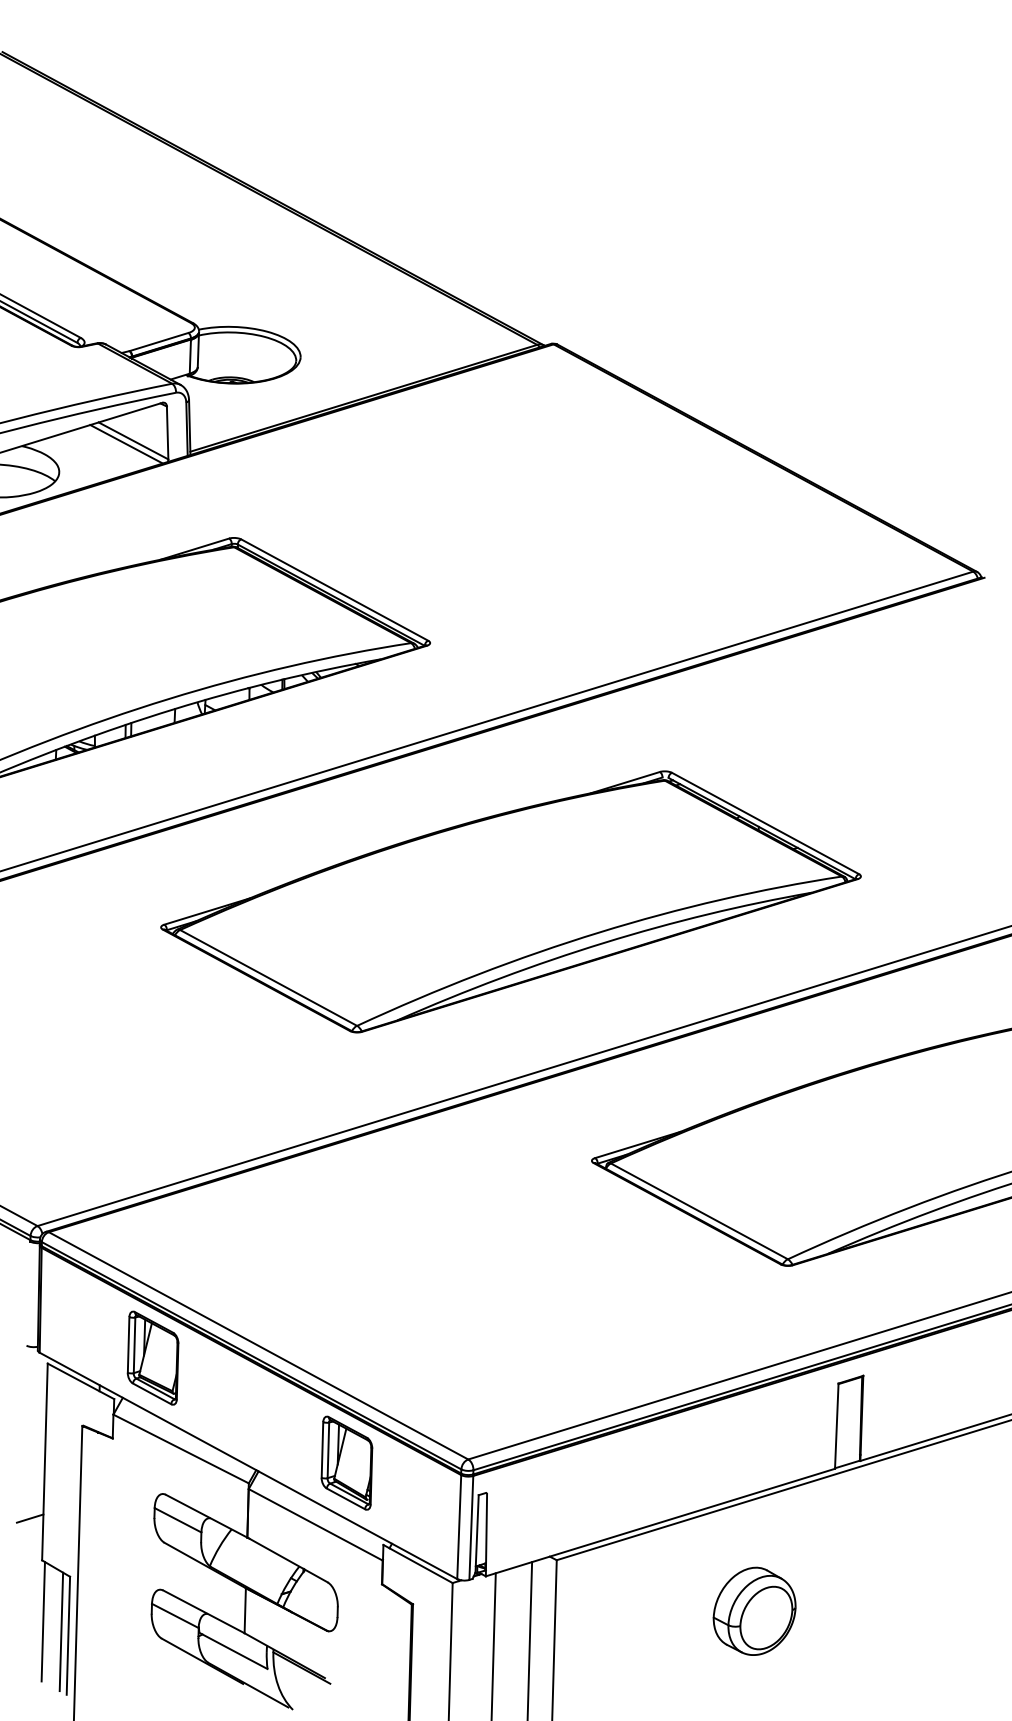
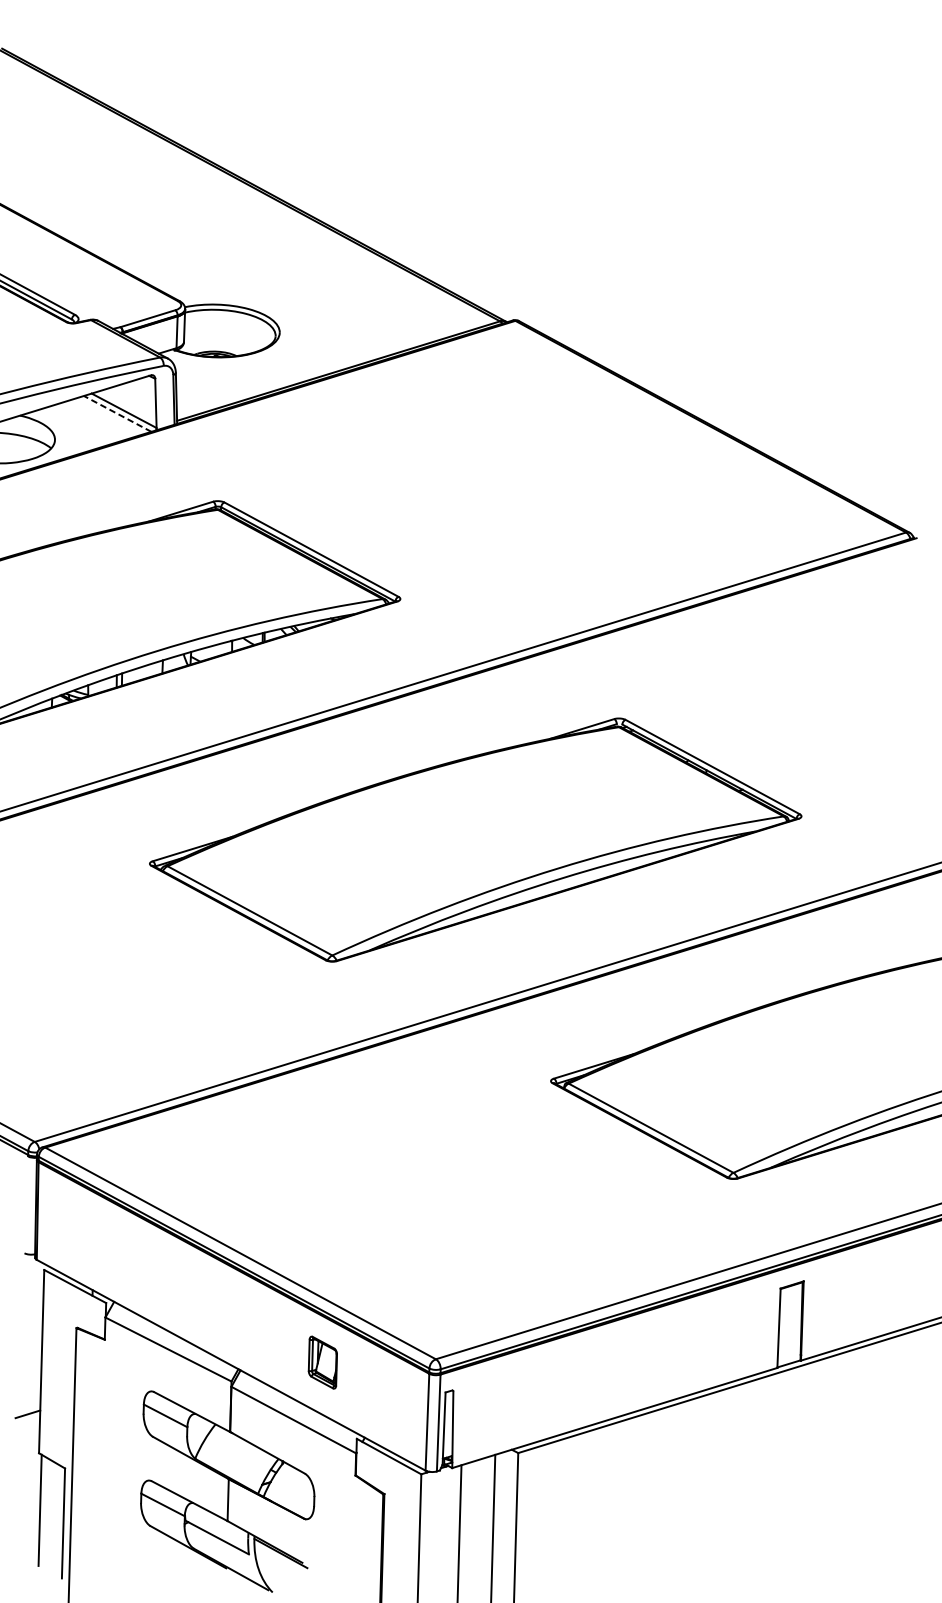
line: (126, 444) -> (117, 414), solid -> dashed
part: (152, 1357) -> (141, 1264), removed
part: (346, 1462) -> (322, 1362), size x0.6
part: (754, 1610) -> (702, 1499), removed
line: (61, 1631) -> (57, 1519), removed

